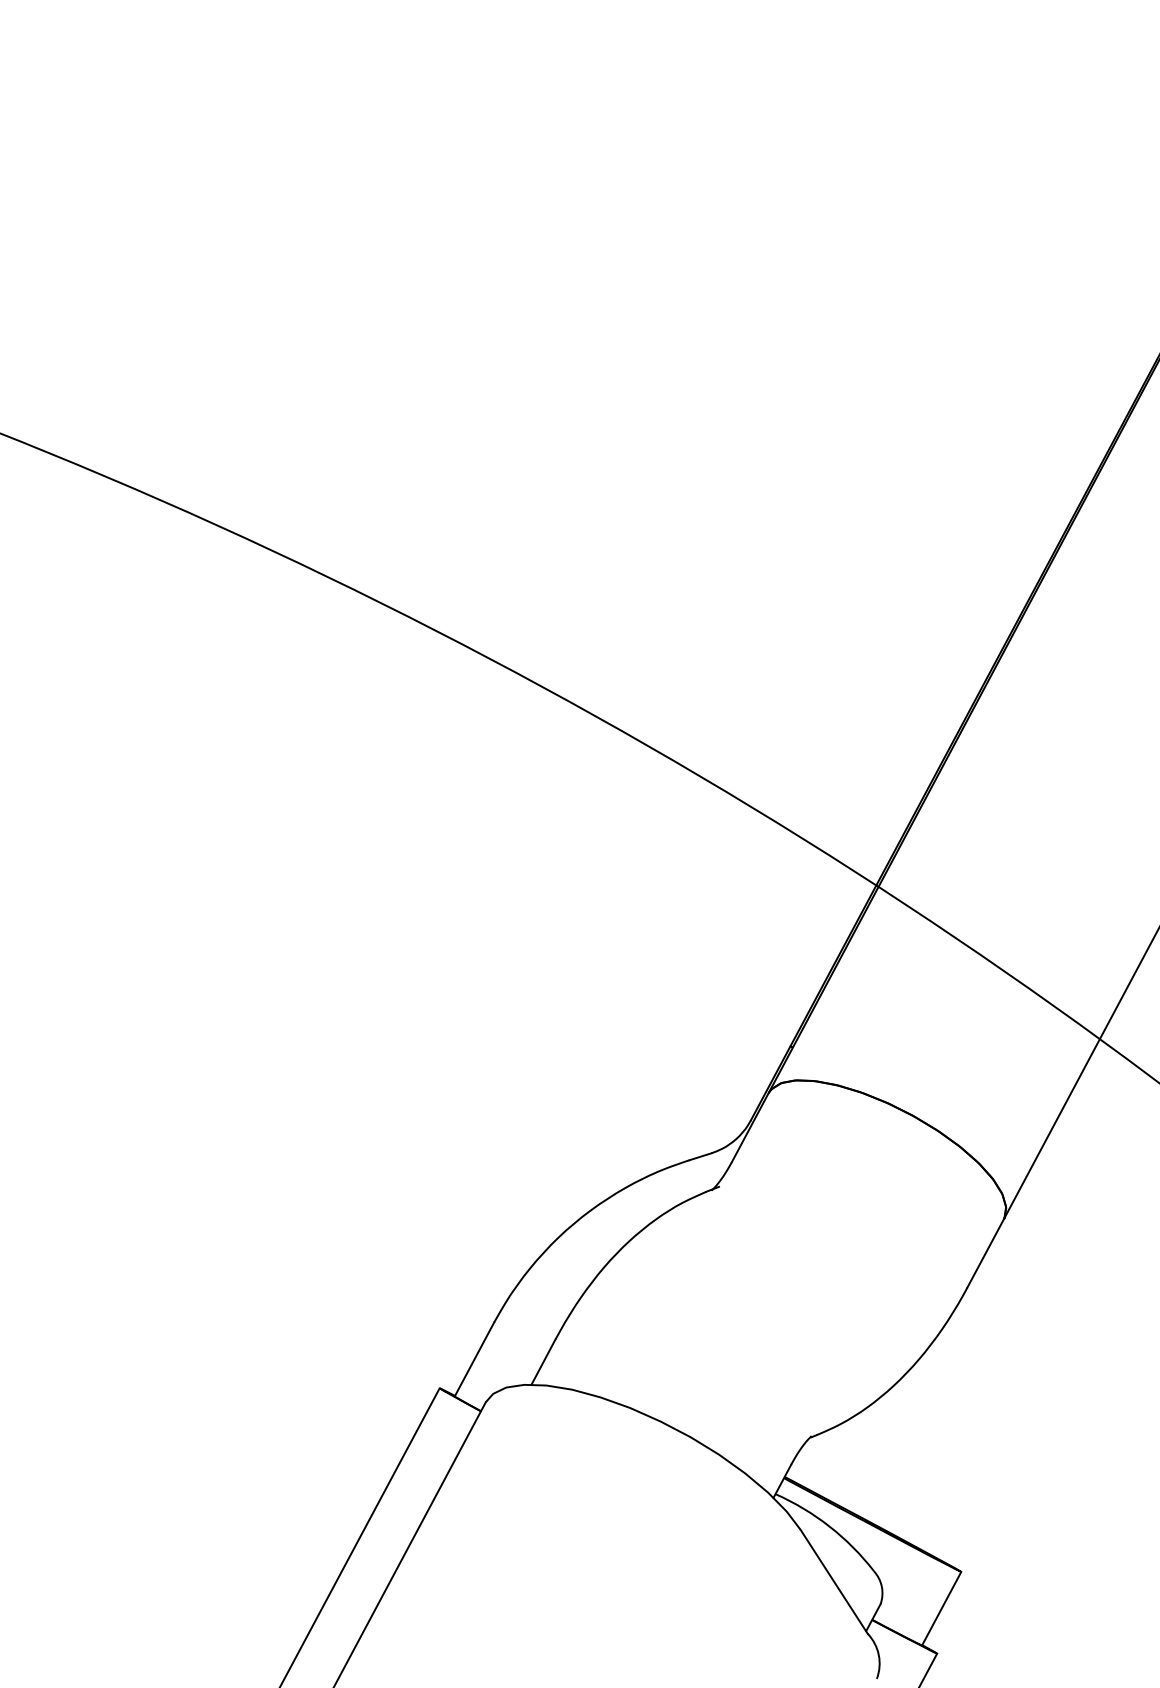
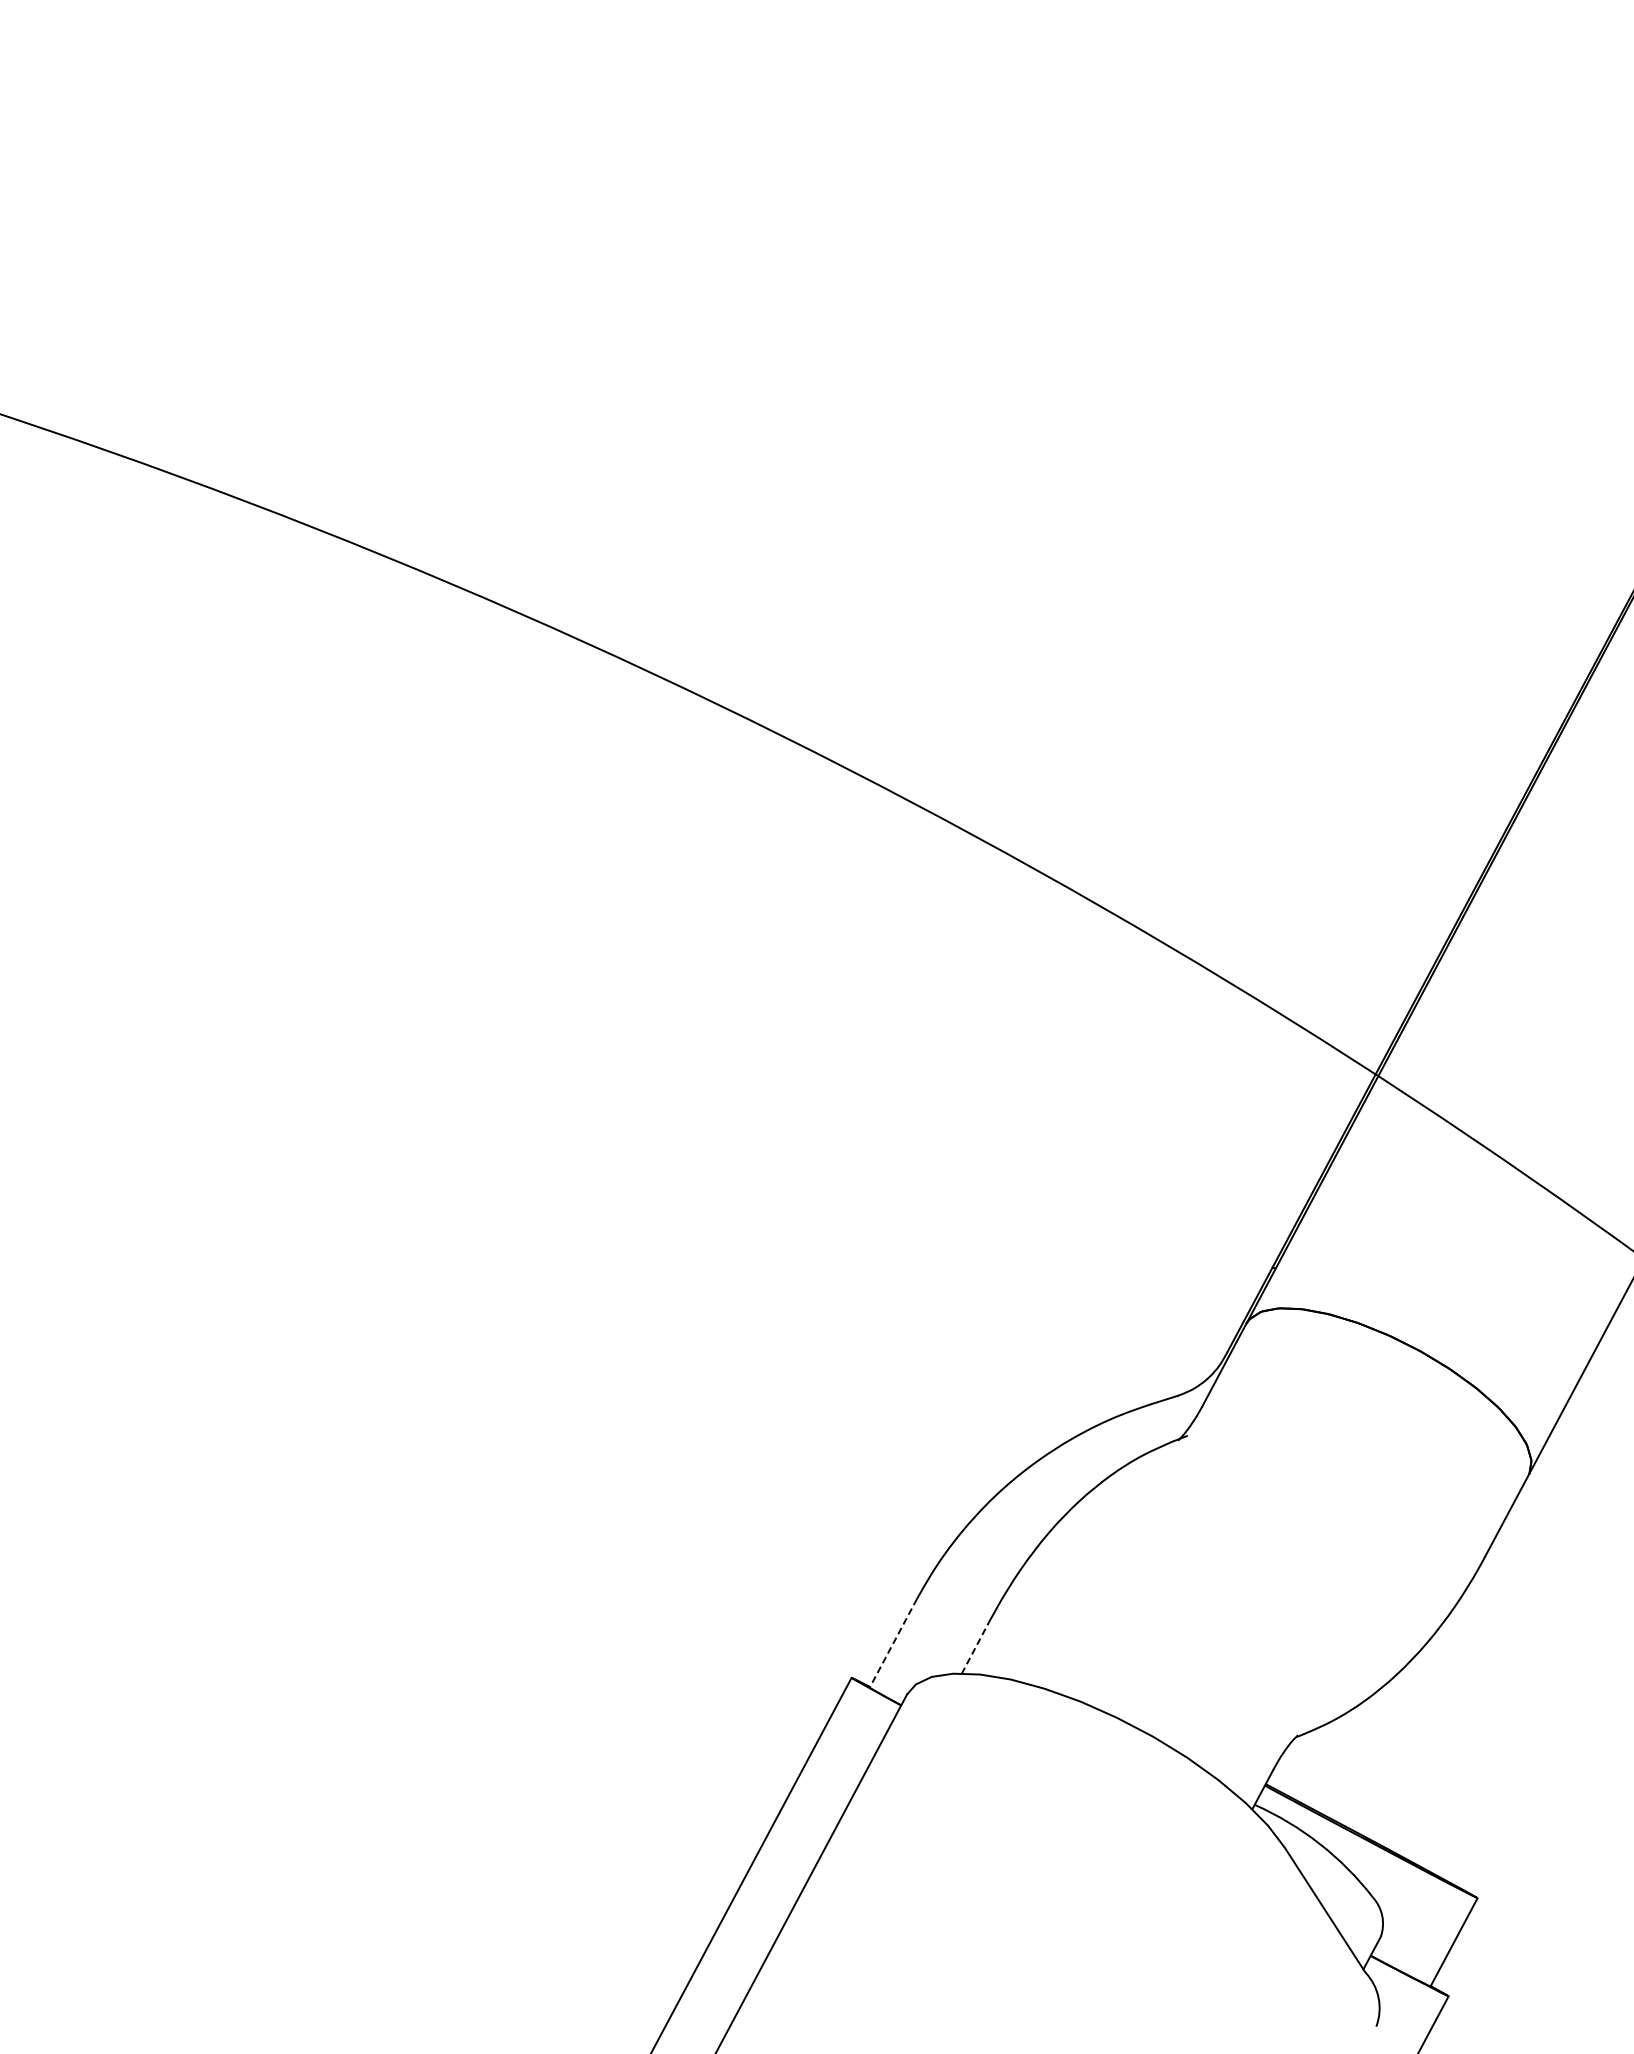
line: (474, 1359) -> (893, 1643), solid -> dashed
line: (543, 1362) -> (976, 1646), solid -> dashed

